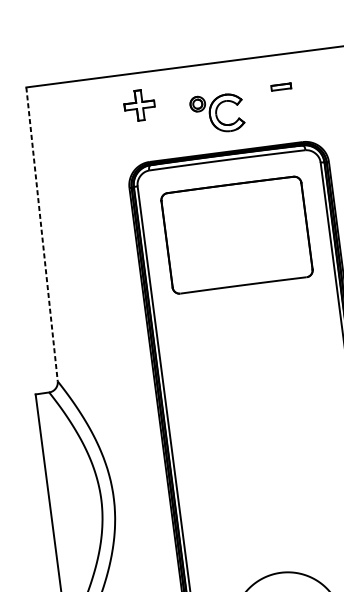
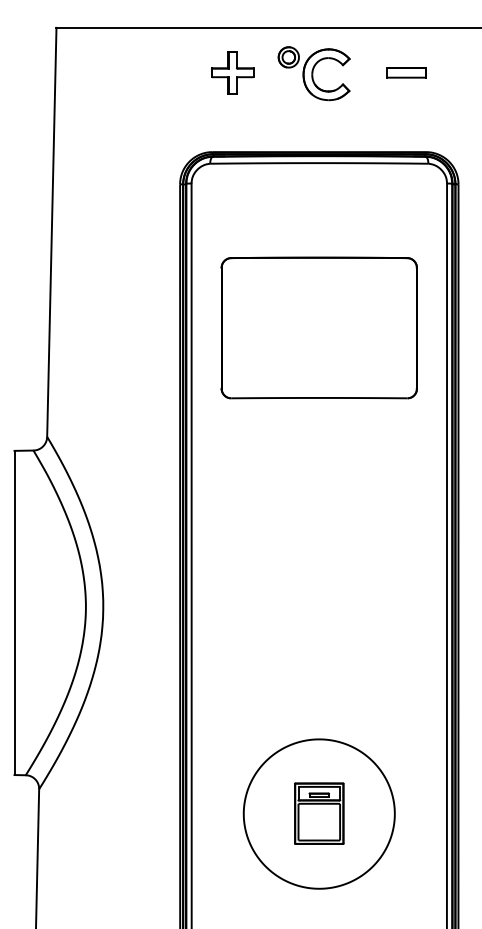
part: (281, 86) -> (406, 72), size x1.43
part: (139, 105) -> (232, 72), moved
part: (216, 113) -> (313, 73), moved
line: (41, 234) -> (51, 232), dashed -> solid
part: (236, 234) -> (318, 327), moved

